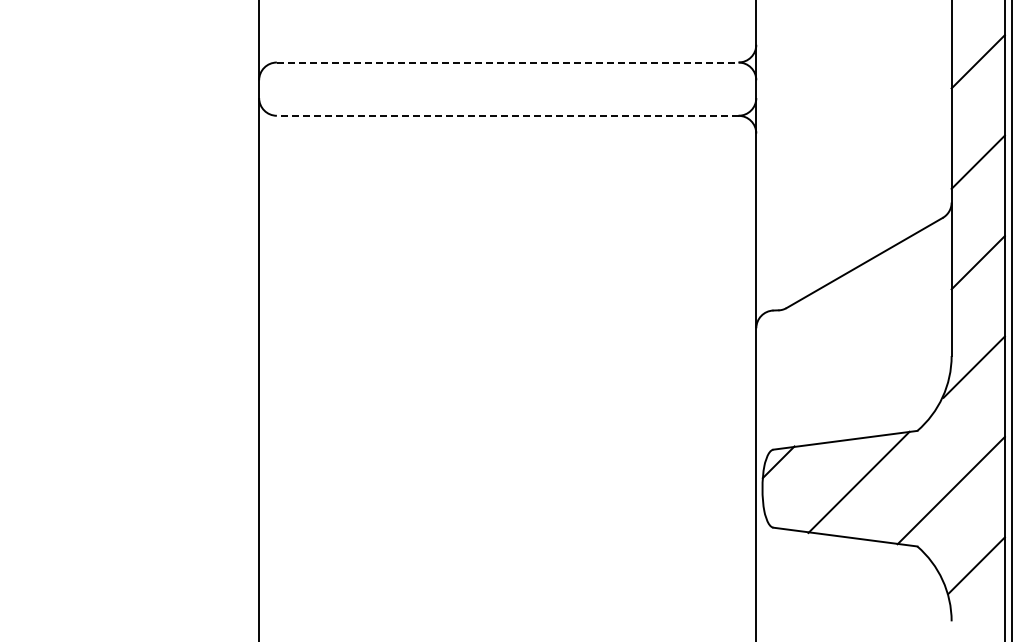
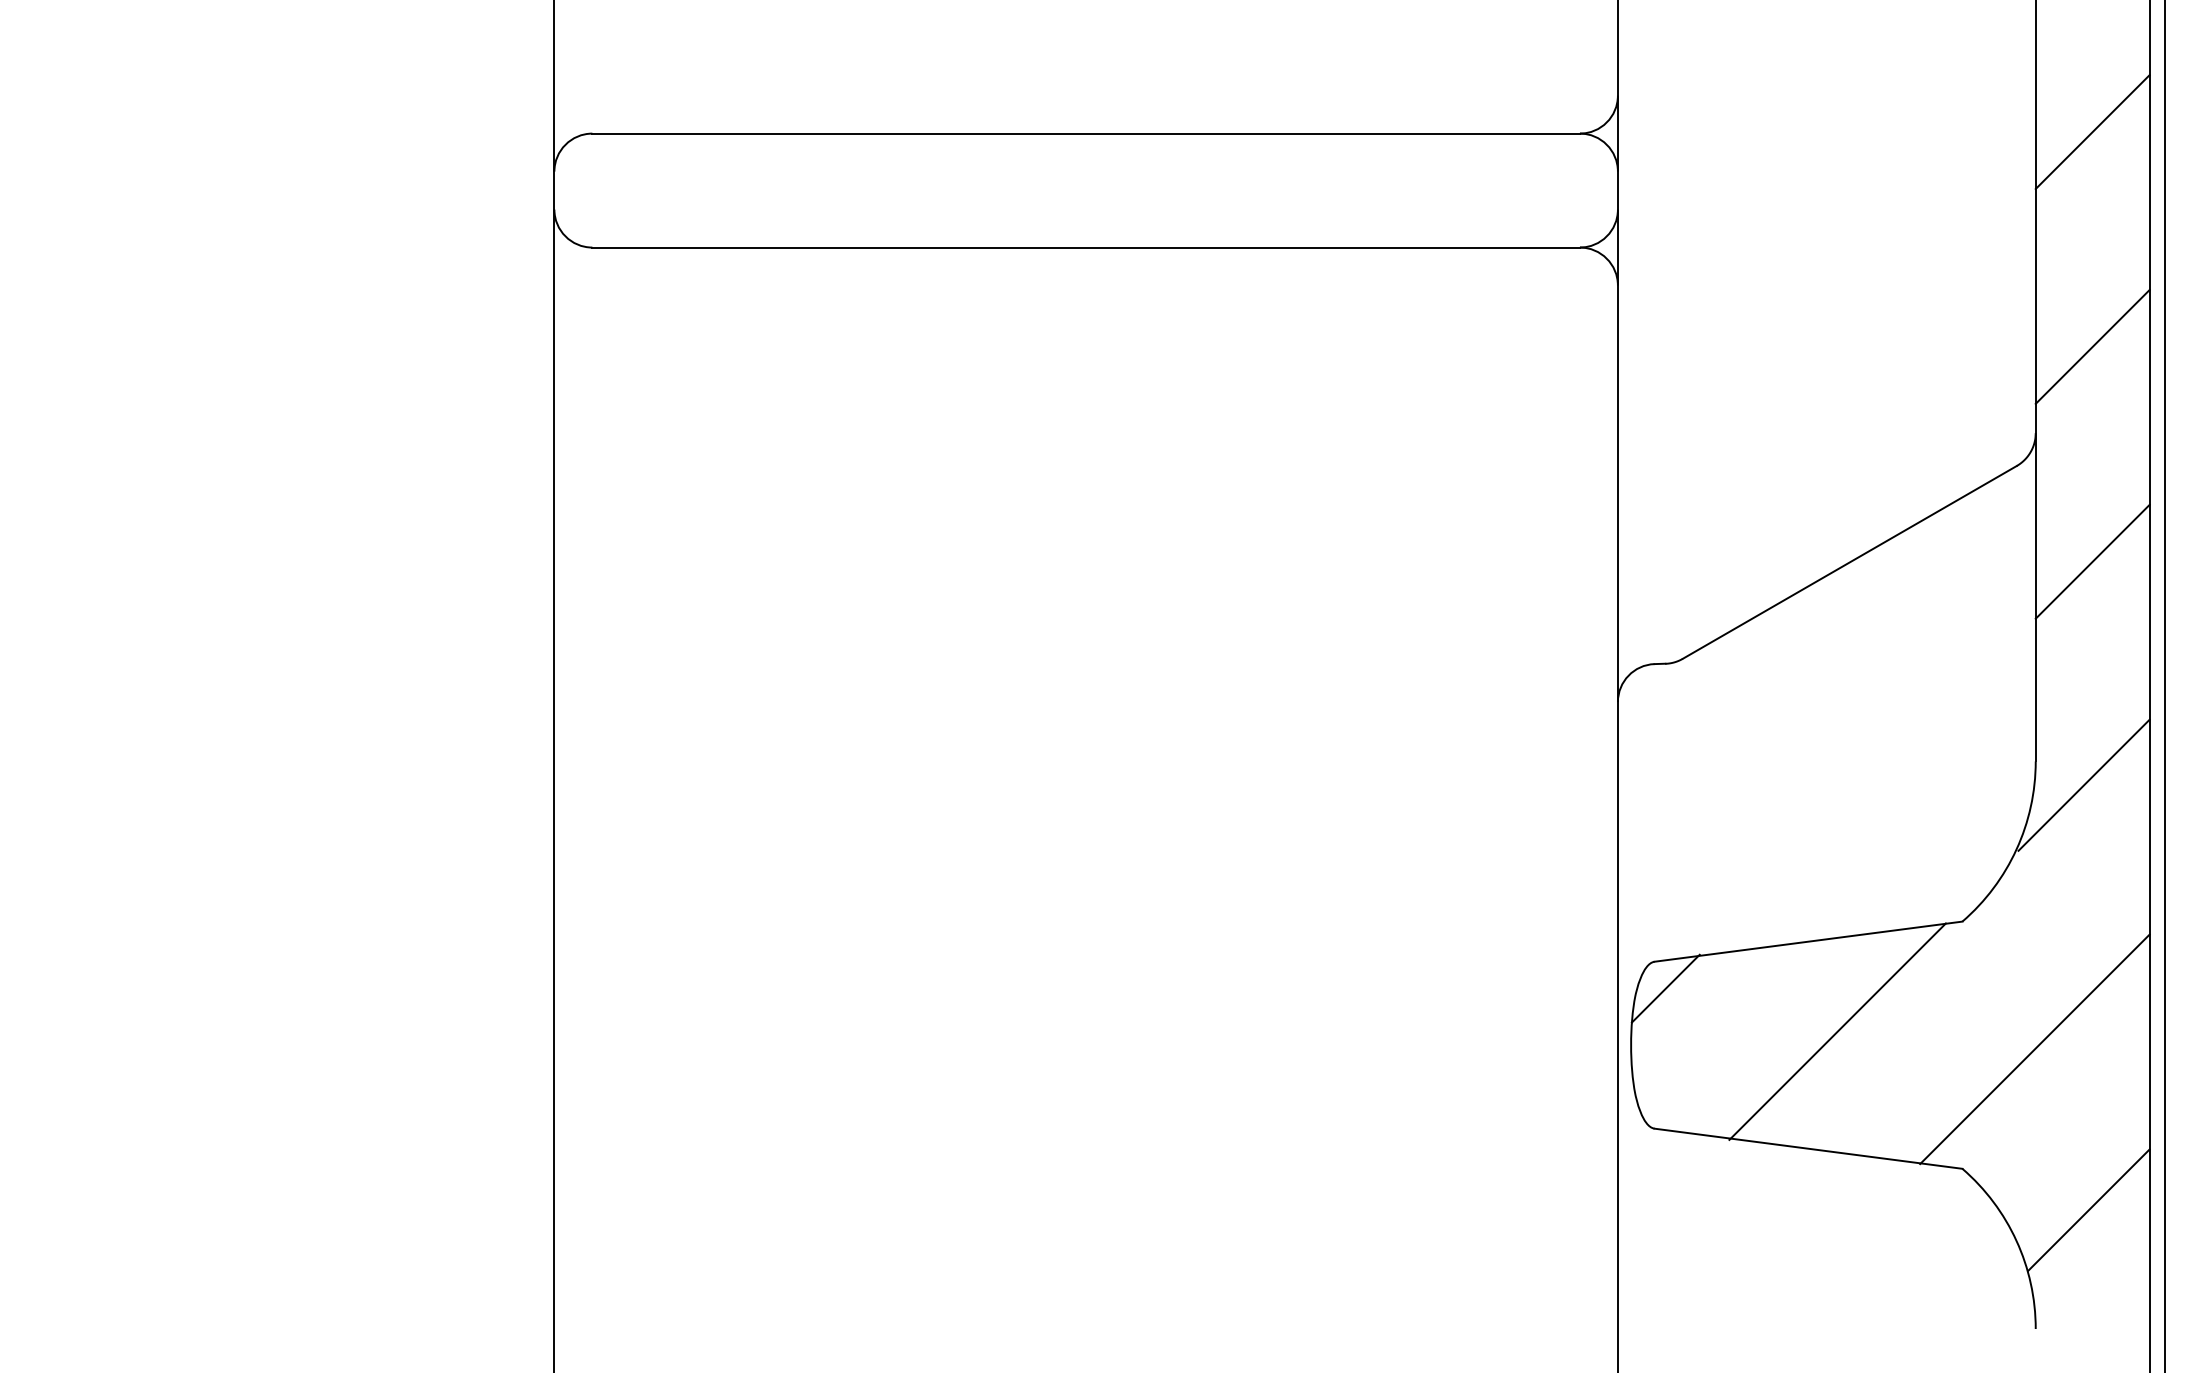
line: (507, 62) -> (1085, 133), dashed -> solid
line: (507, 115) -> (1085, 246), dashed -> solid

